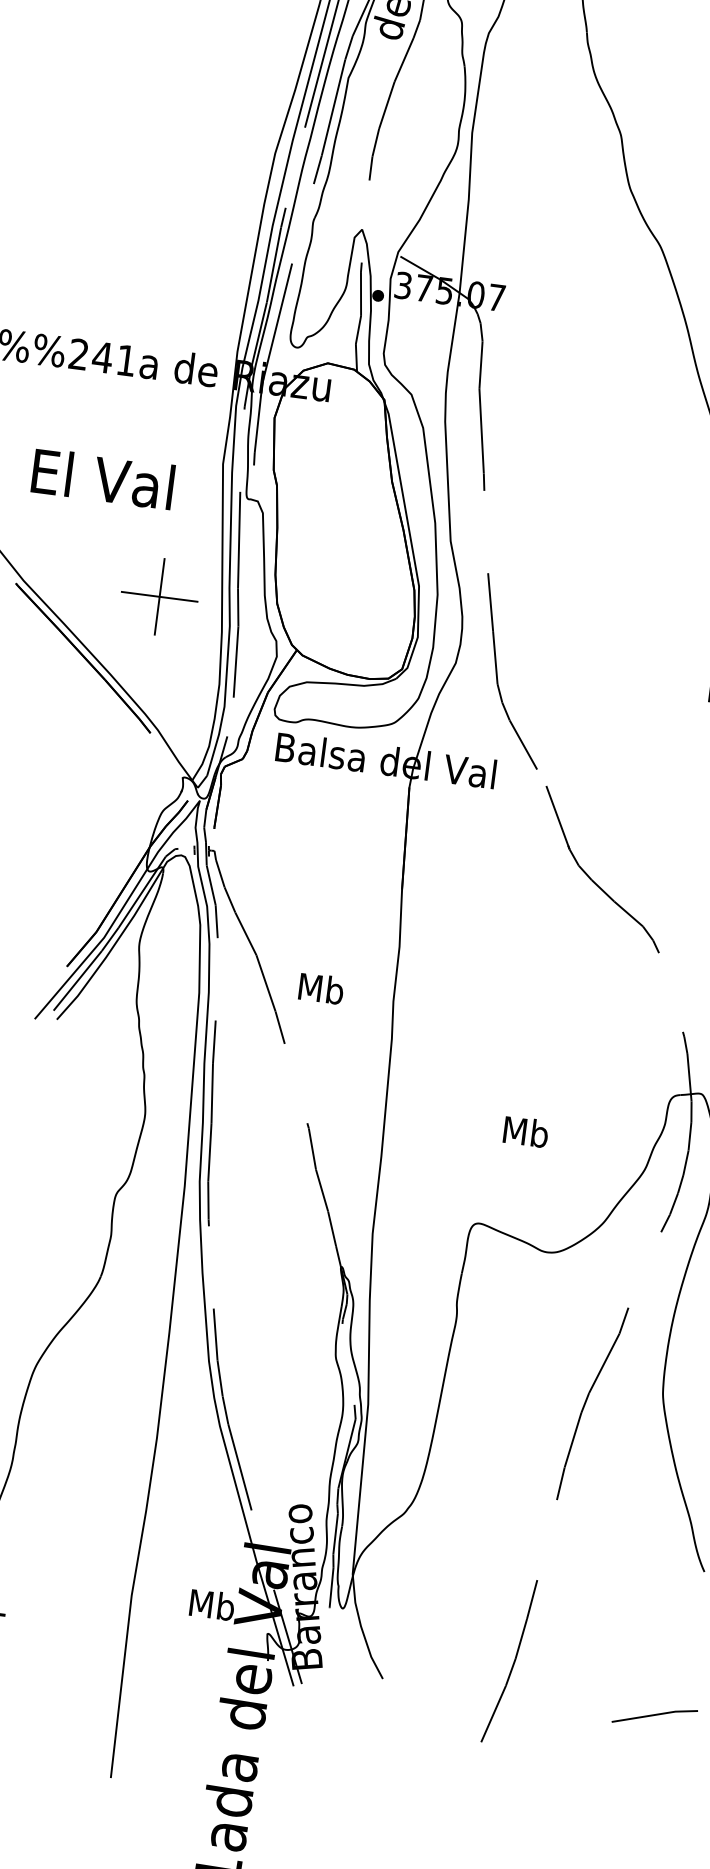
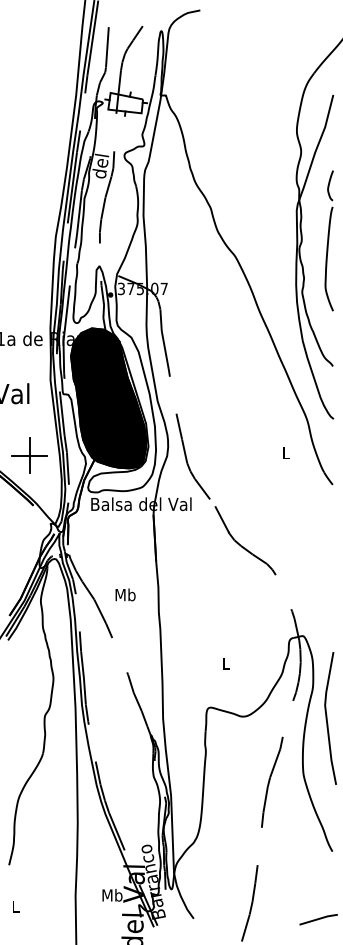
fill: (344, 520) -> (108, 398), added
part: (159, 596) -> (29, 455), moved
text: (321, 987) -> (125, 594), moved
text: (526, 1131) -> (226, 663), Mb -> L

